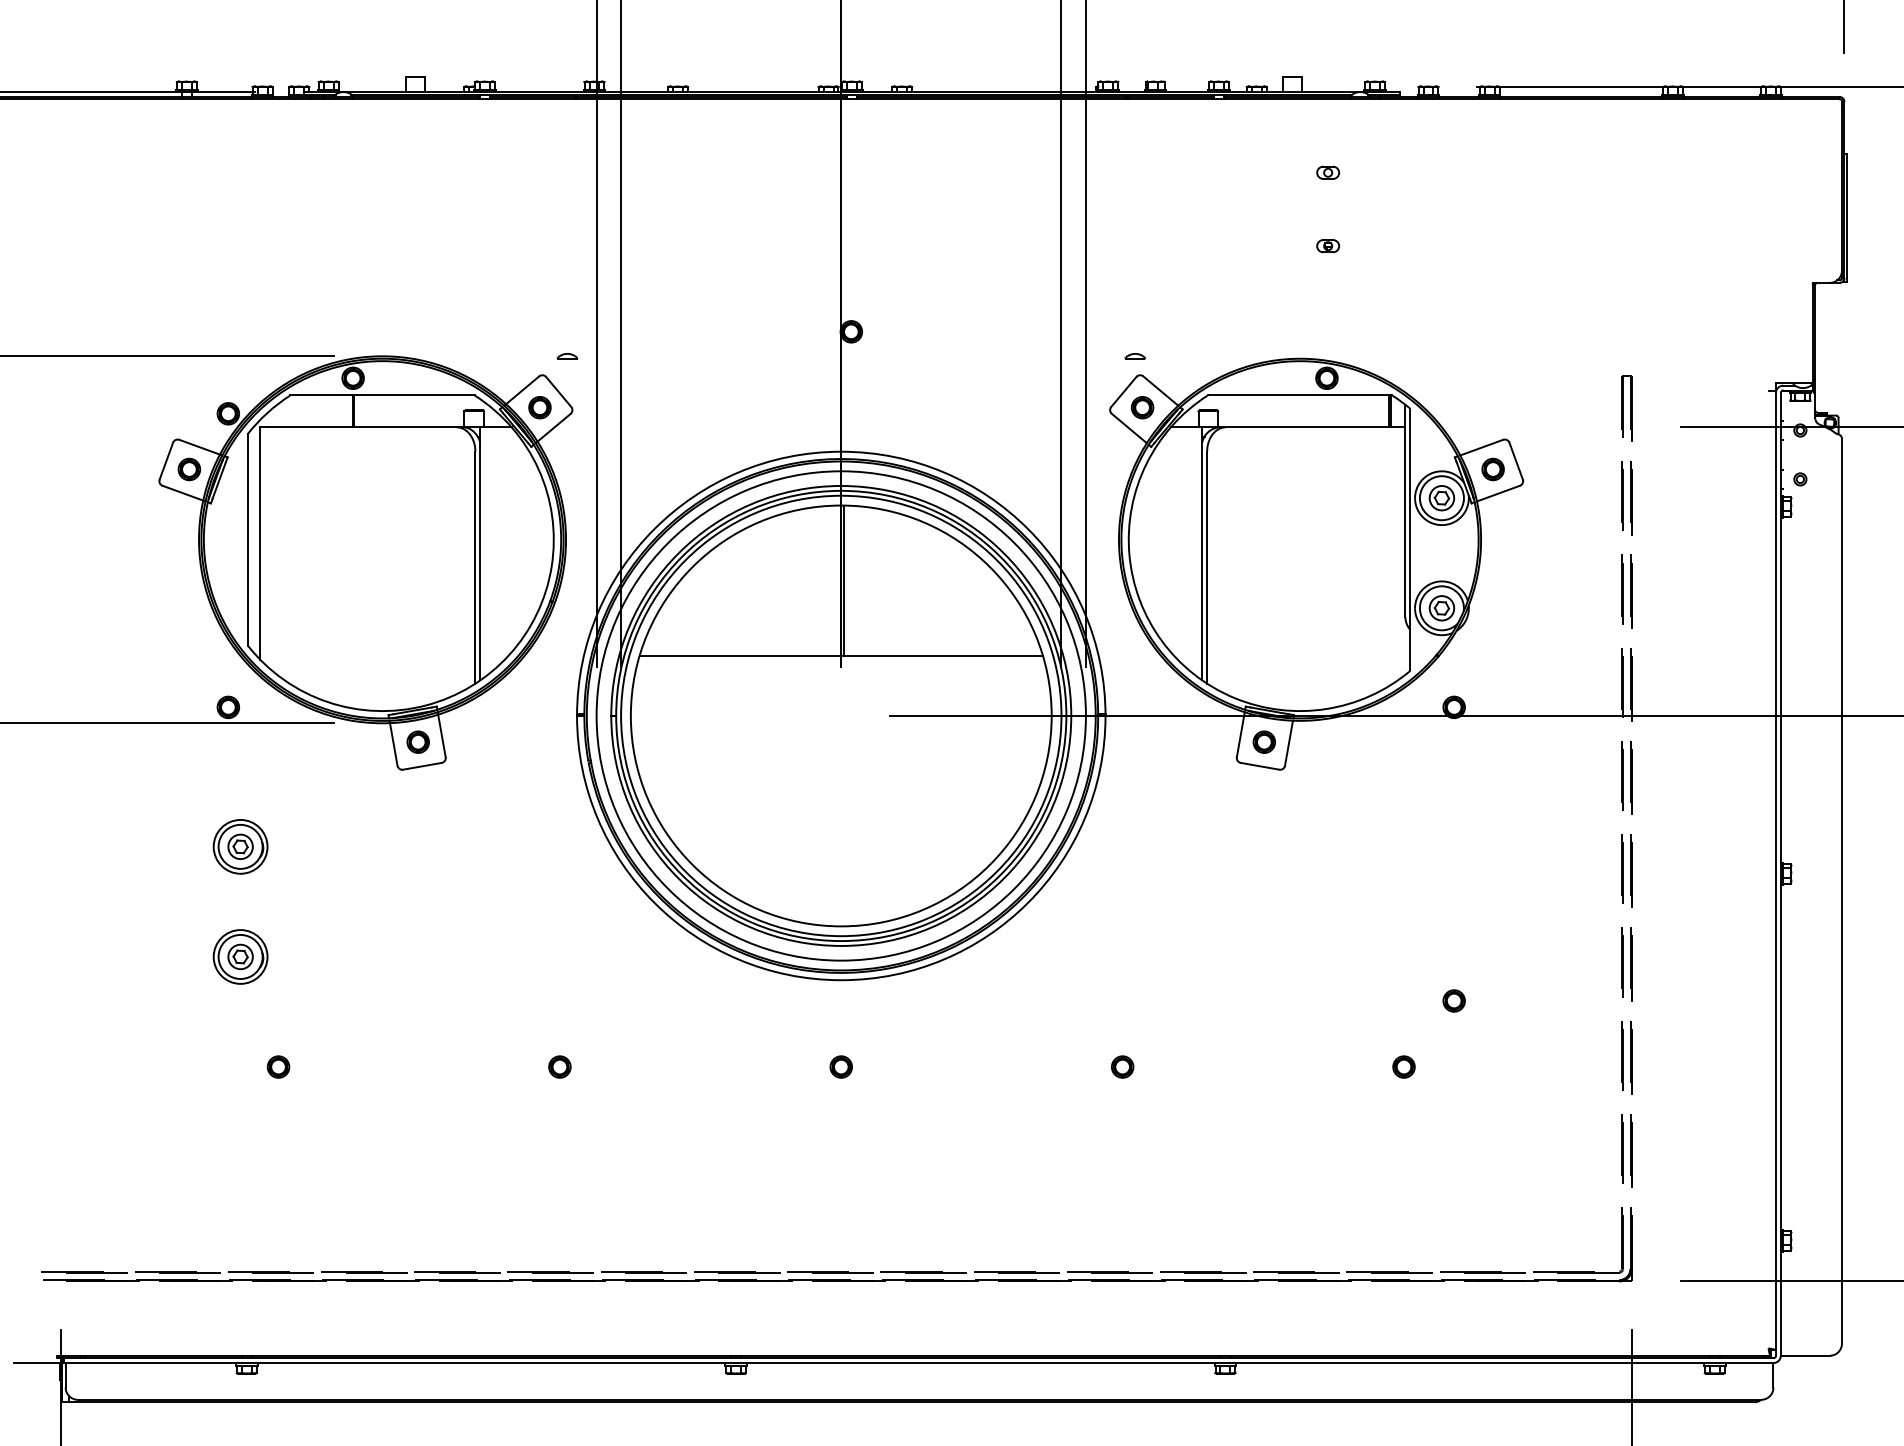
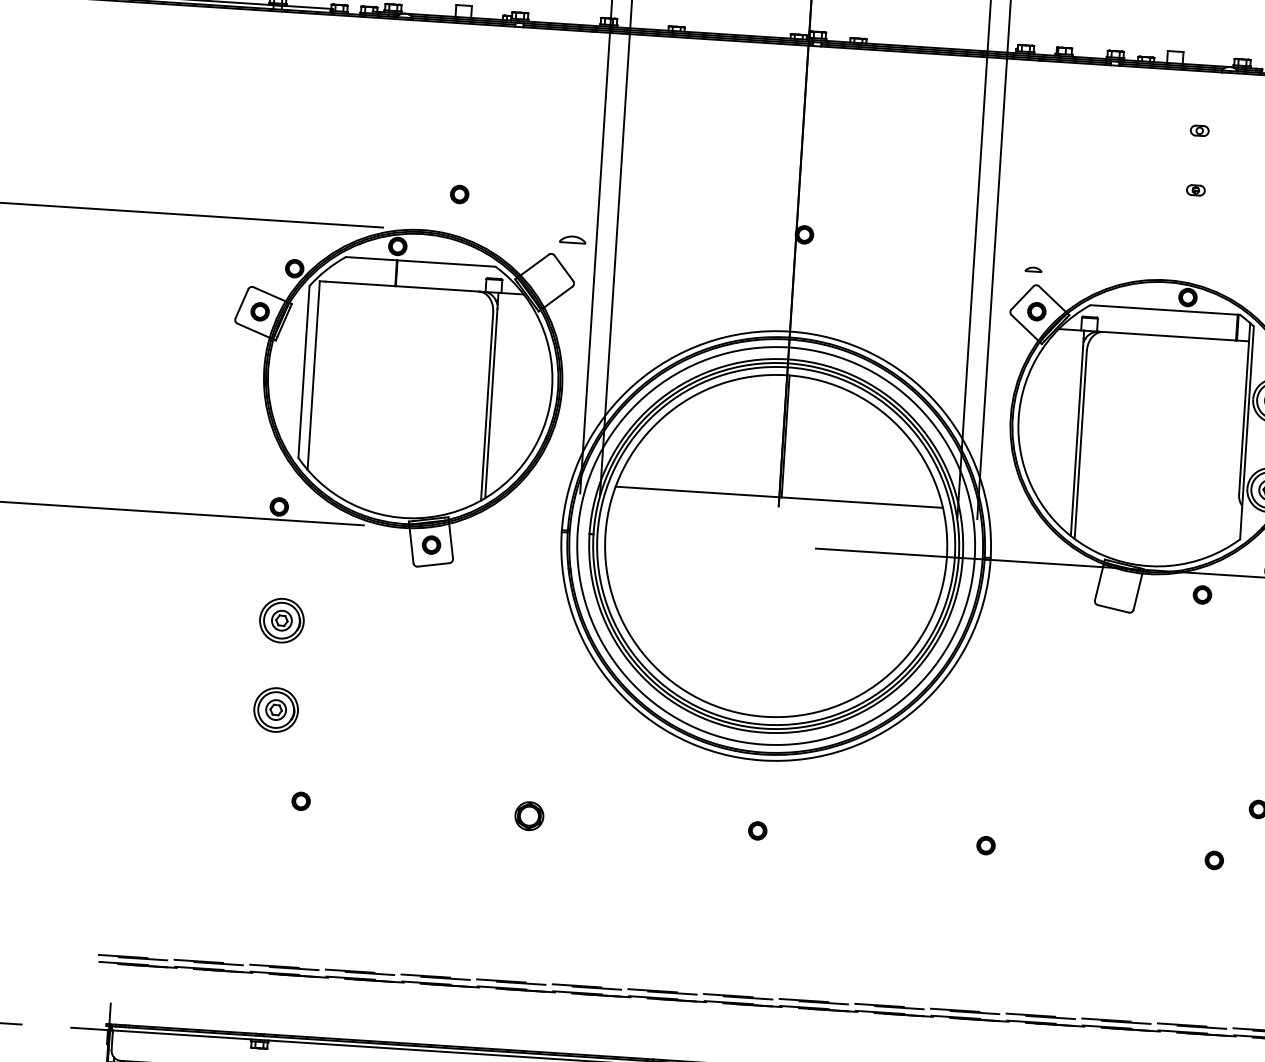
part: (567, 356) -> (572, 239), size x1.6
part: (539, 407) -> (459, 194), moved
part: (1263, 741) -> (1201, 594), moved
part: (559, 1066) -> (529, 815), size x1.6

